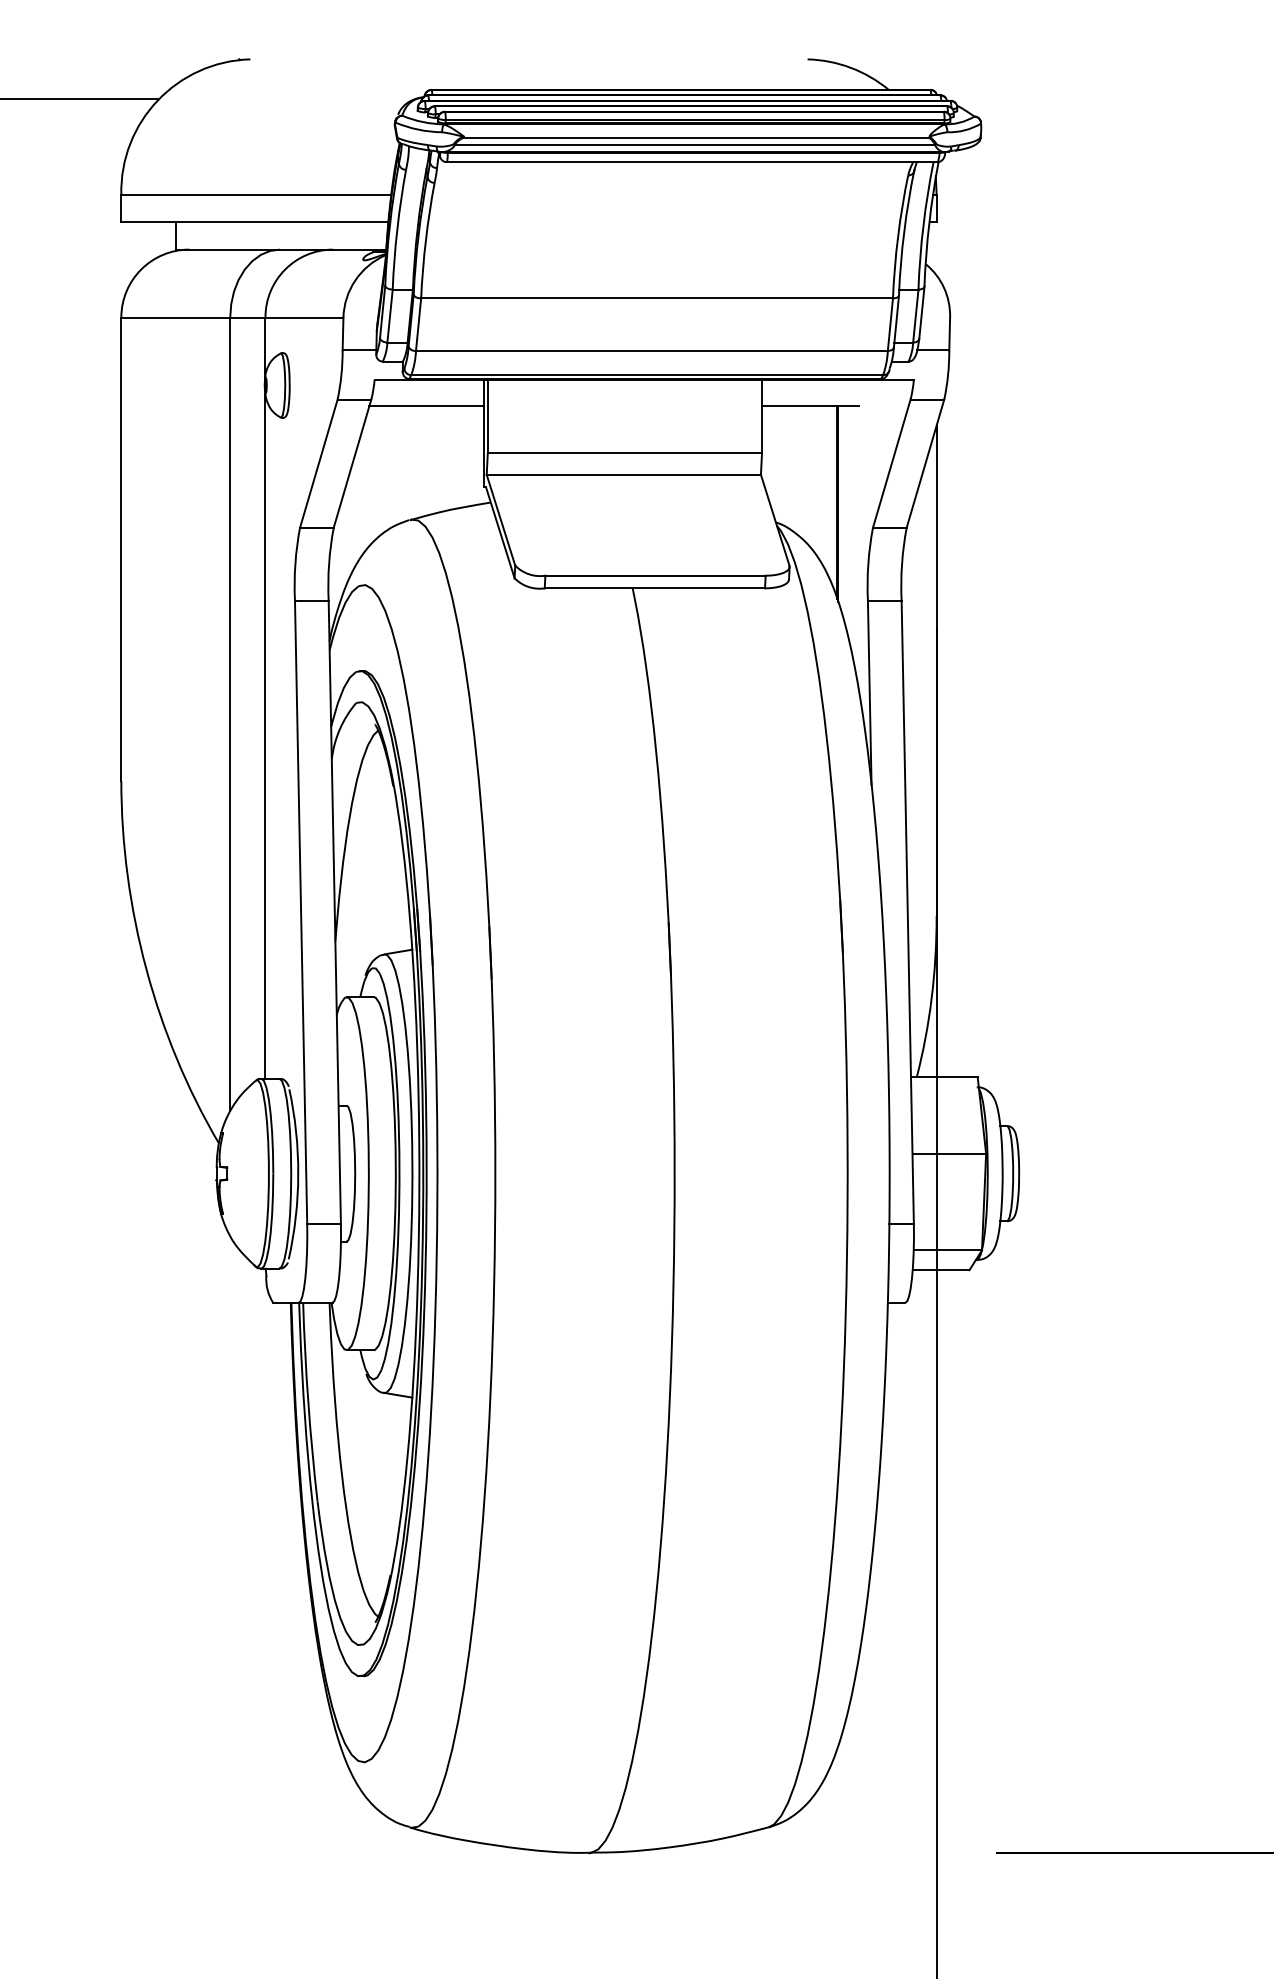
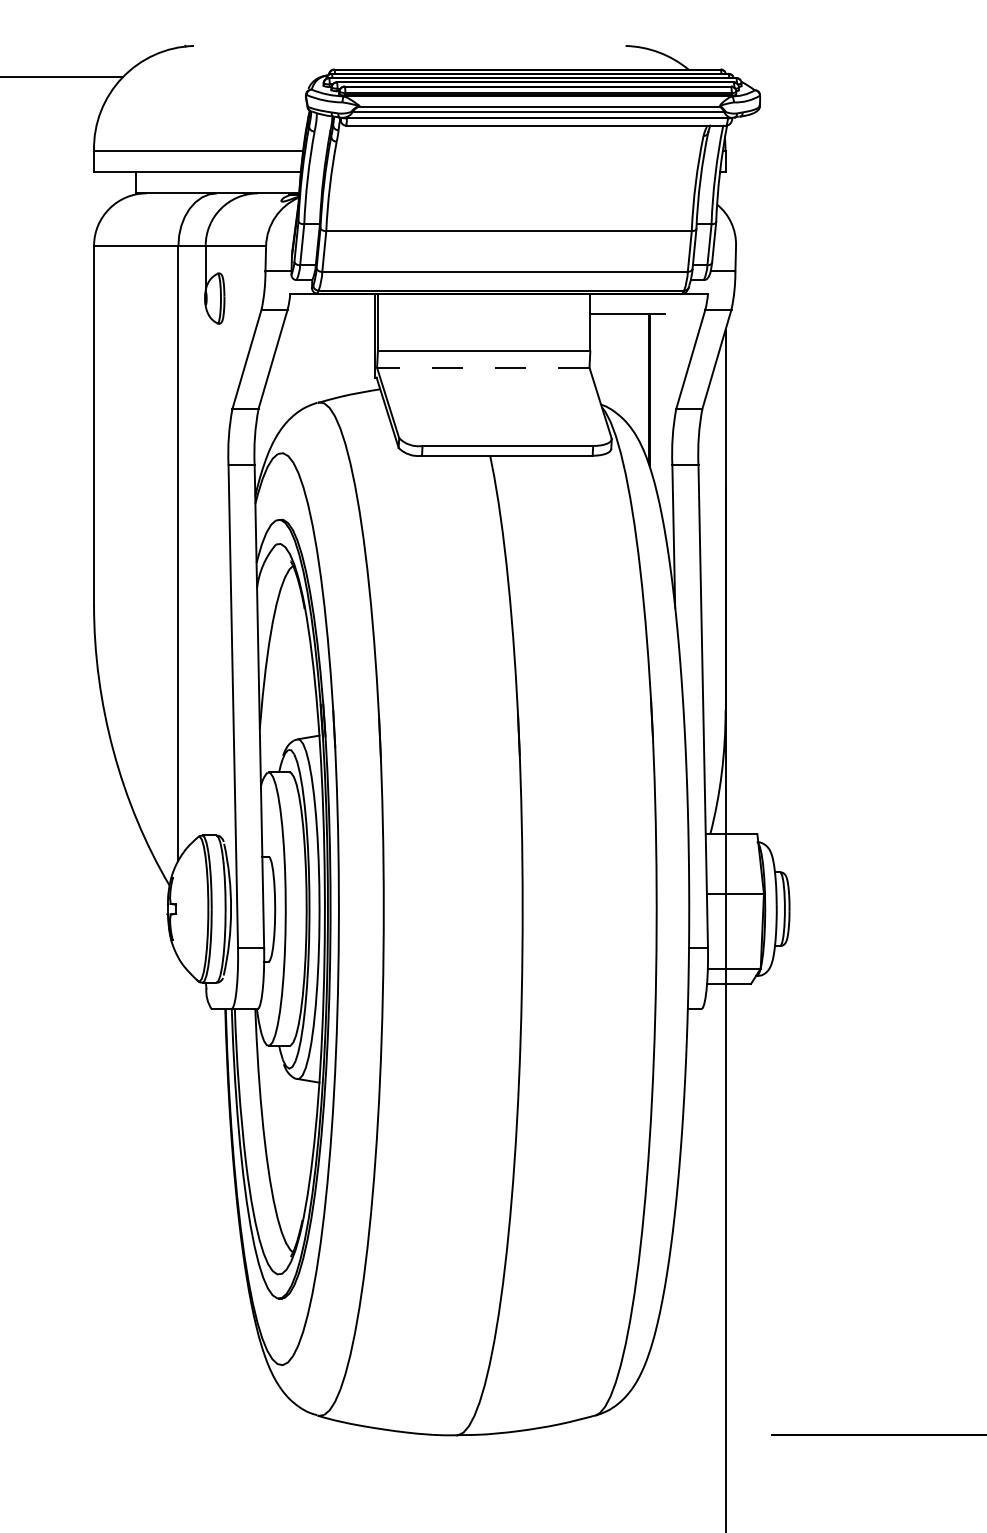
line: (426, 406) -> (330, 314), removed
line: (622, 474) -> (482, 367), solid -> dashed
line: (265, 735) -> (205, 569), removed

